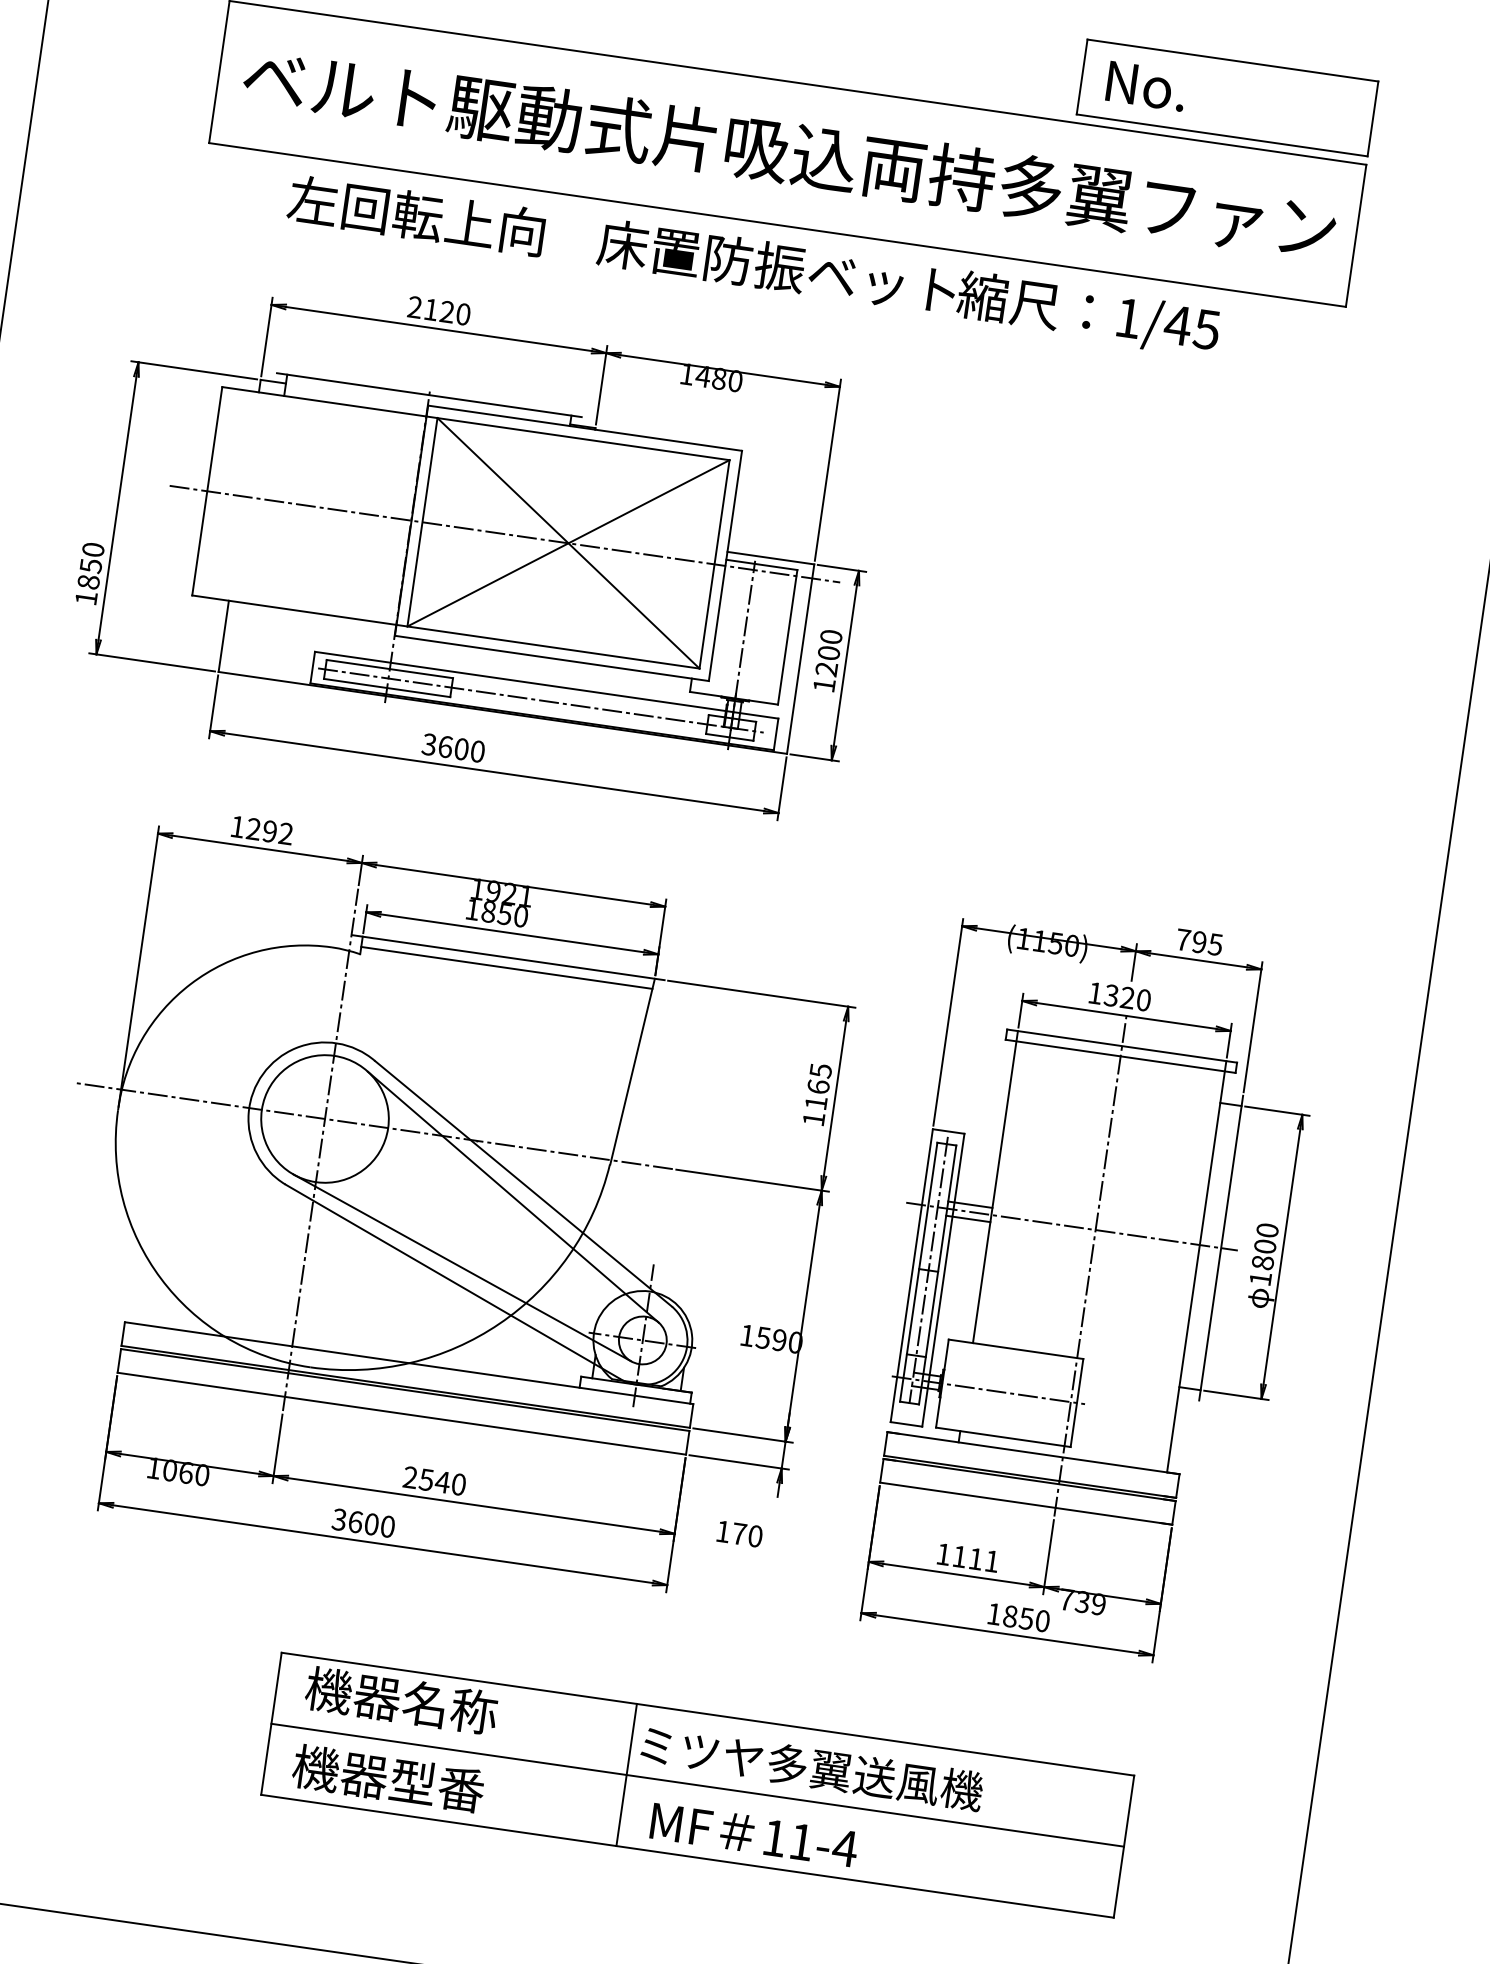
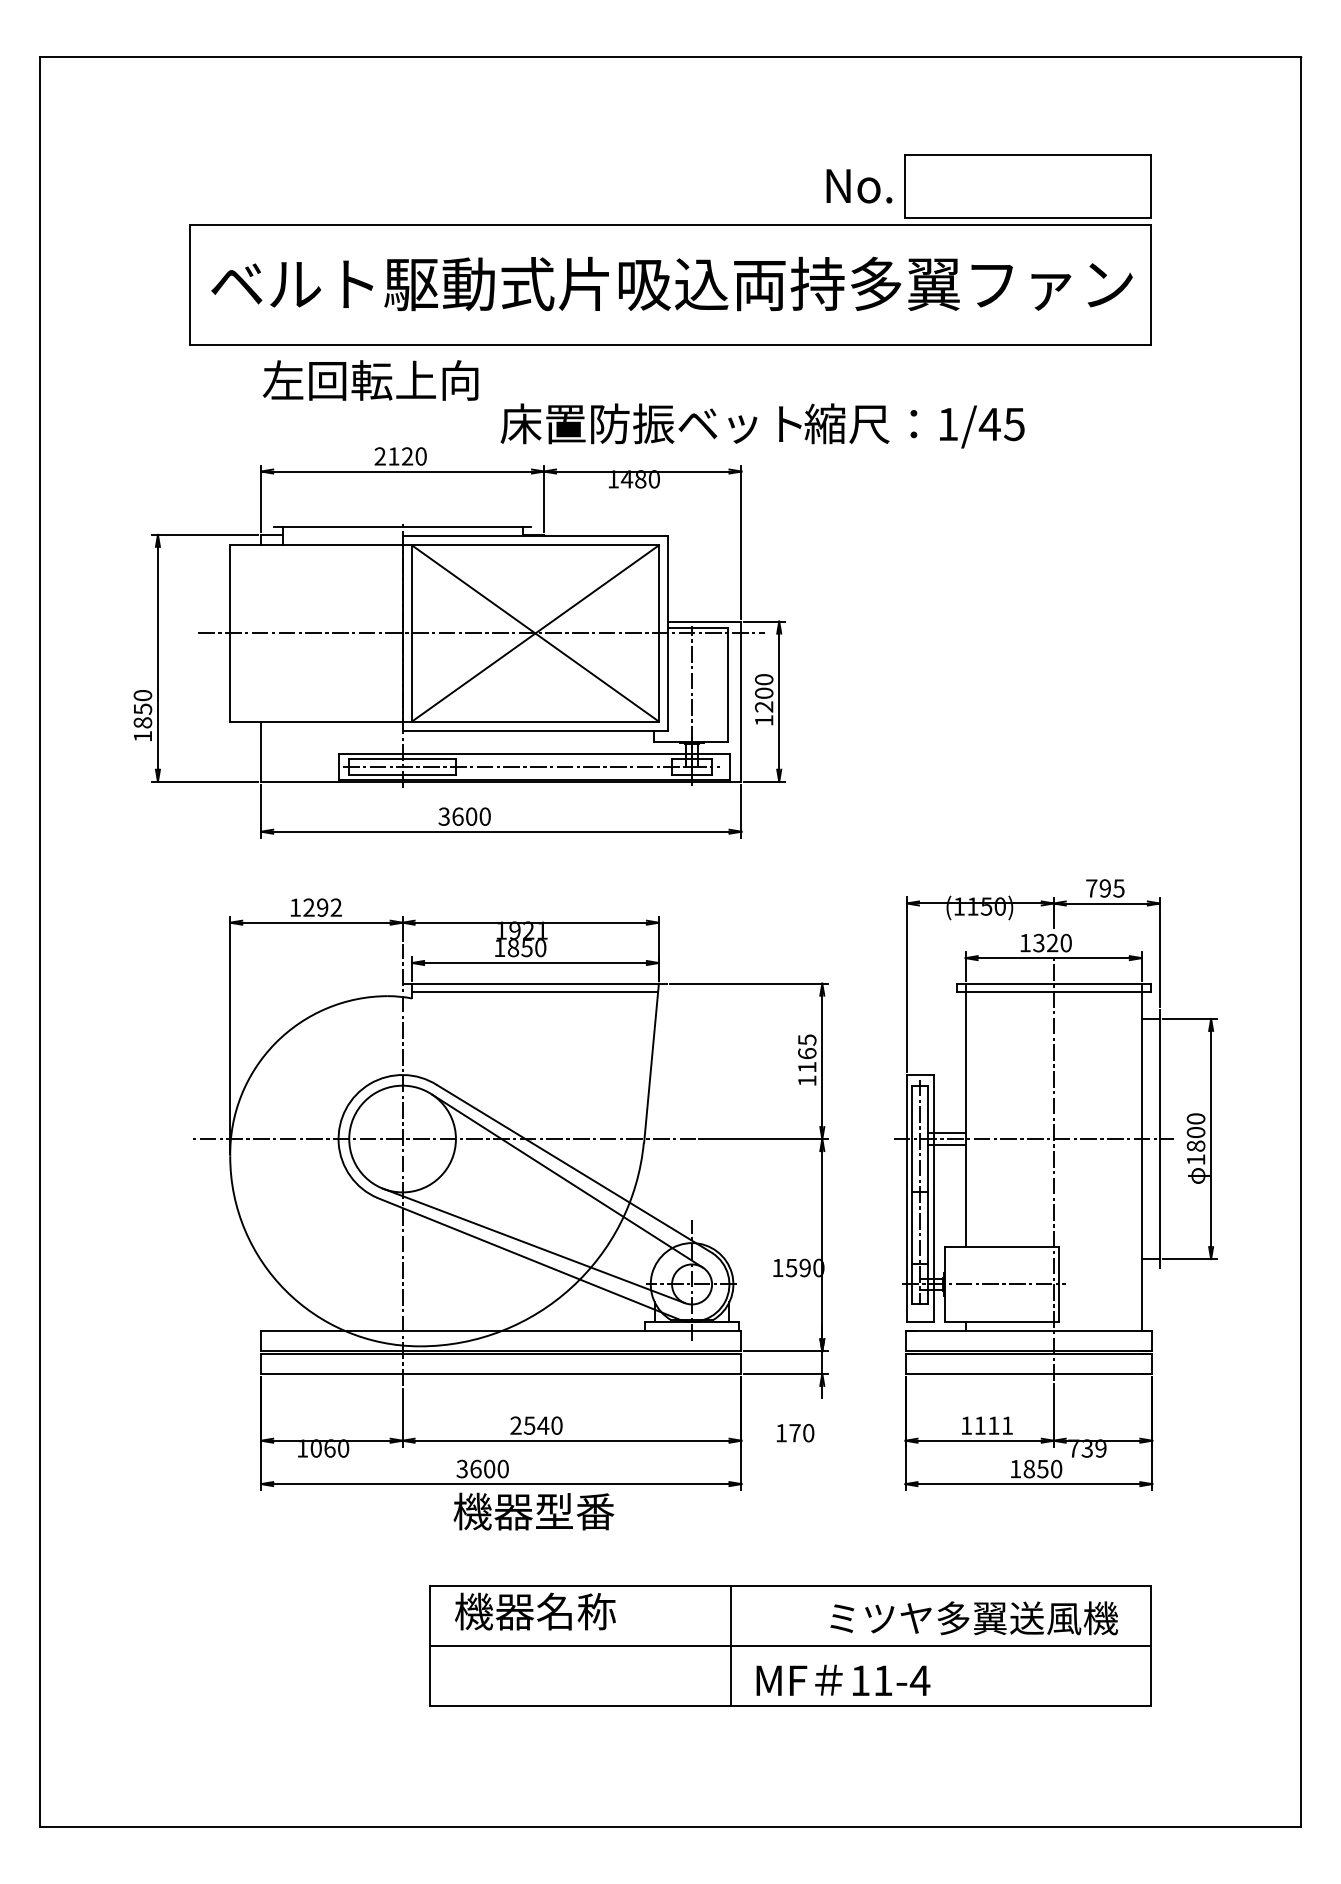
text: (1146, 86) -> (859, 186), moved
text: (908, 287) -> (762, 425), moved
text: (812, 1768) -> (974, 1618), moved
text: (388, 1778) -> (533, 1511), moved

